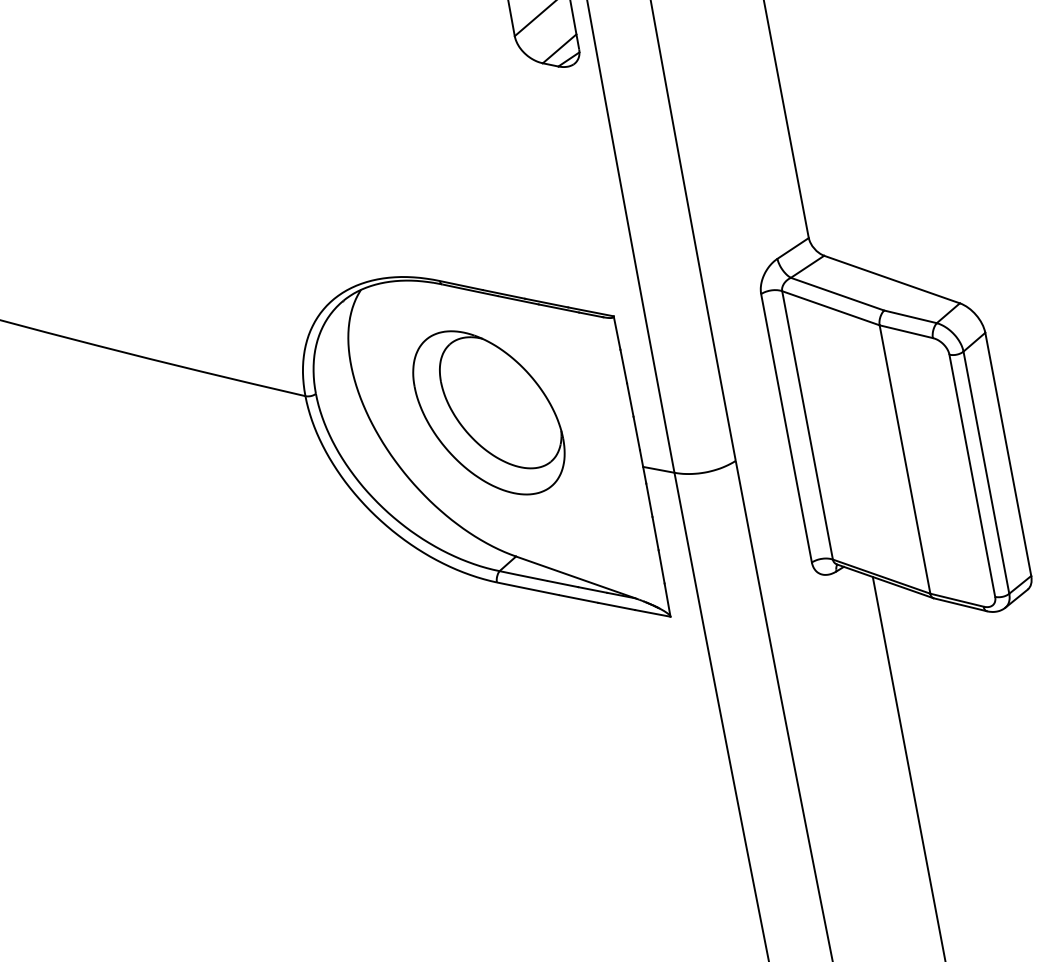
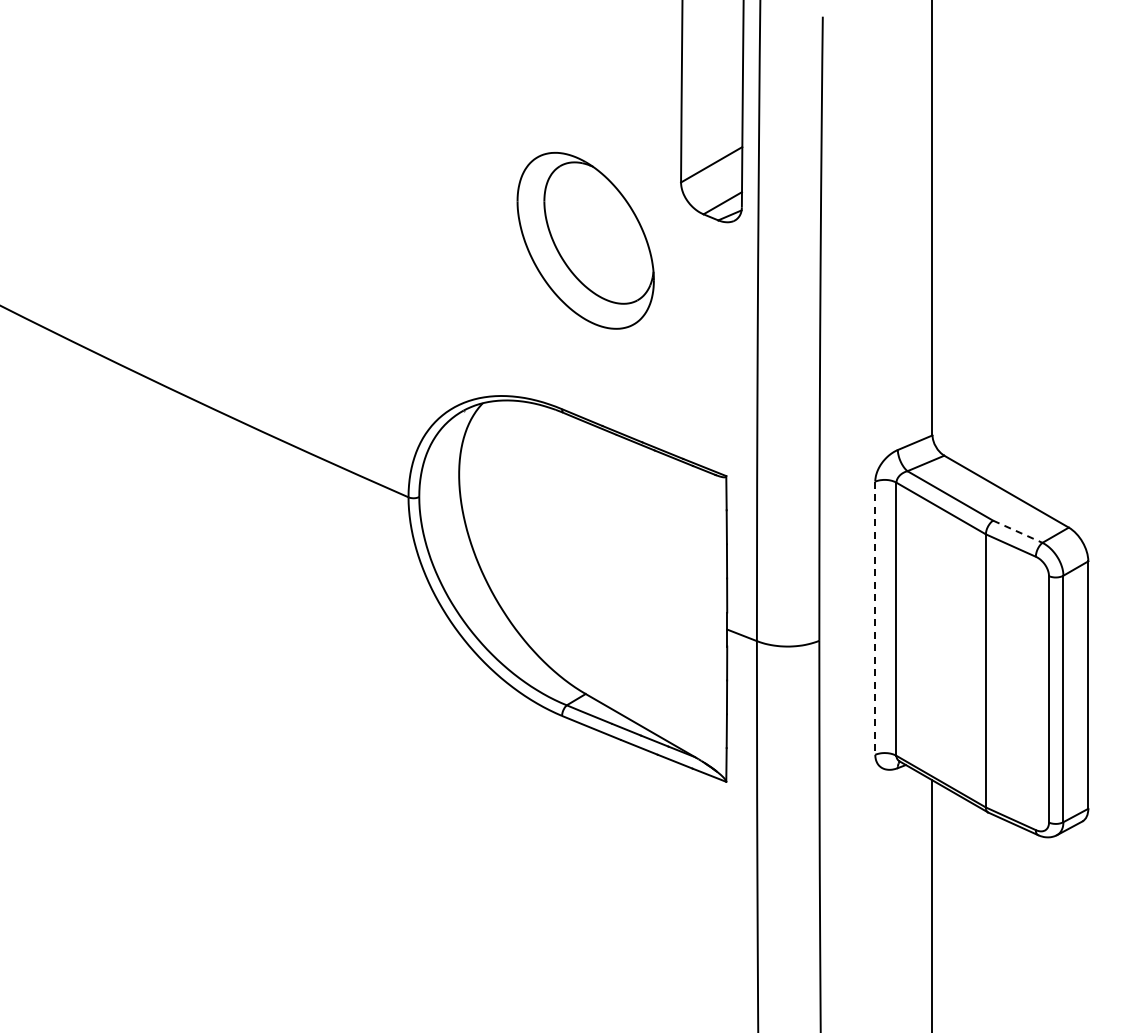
line: (911, 316) -> (1018, 531), solid -> dashed
part: (488, 412) -> (585, 240), moved
line: (786, 428) -> (875, 618), solid -> dashed

